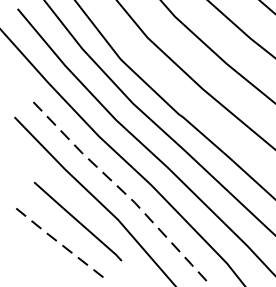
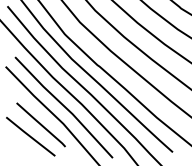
line: (119, 188) -> (64, 106), dashed -> solid
line: (57, 242) -> (29, 136), dashed -> solid

